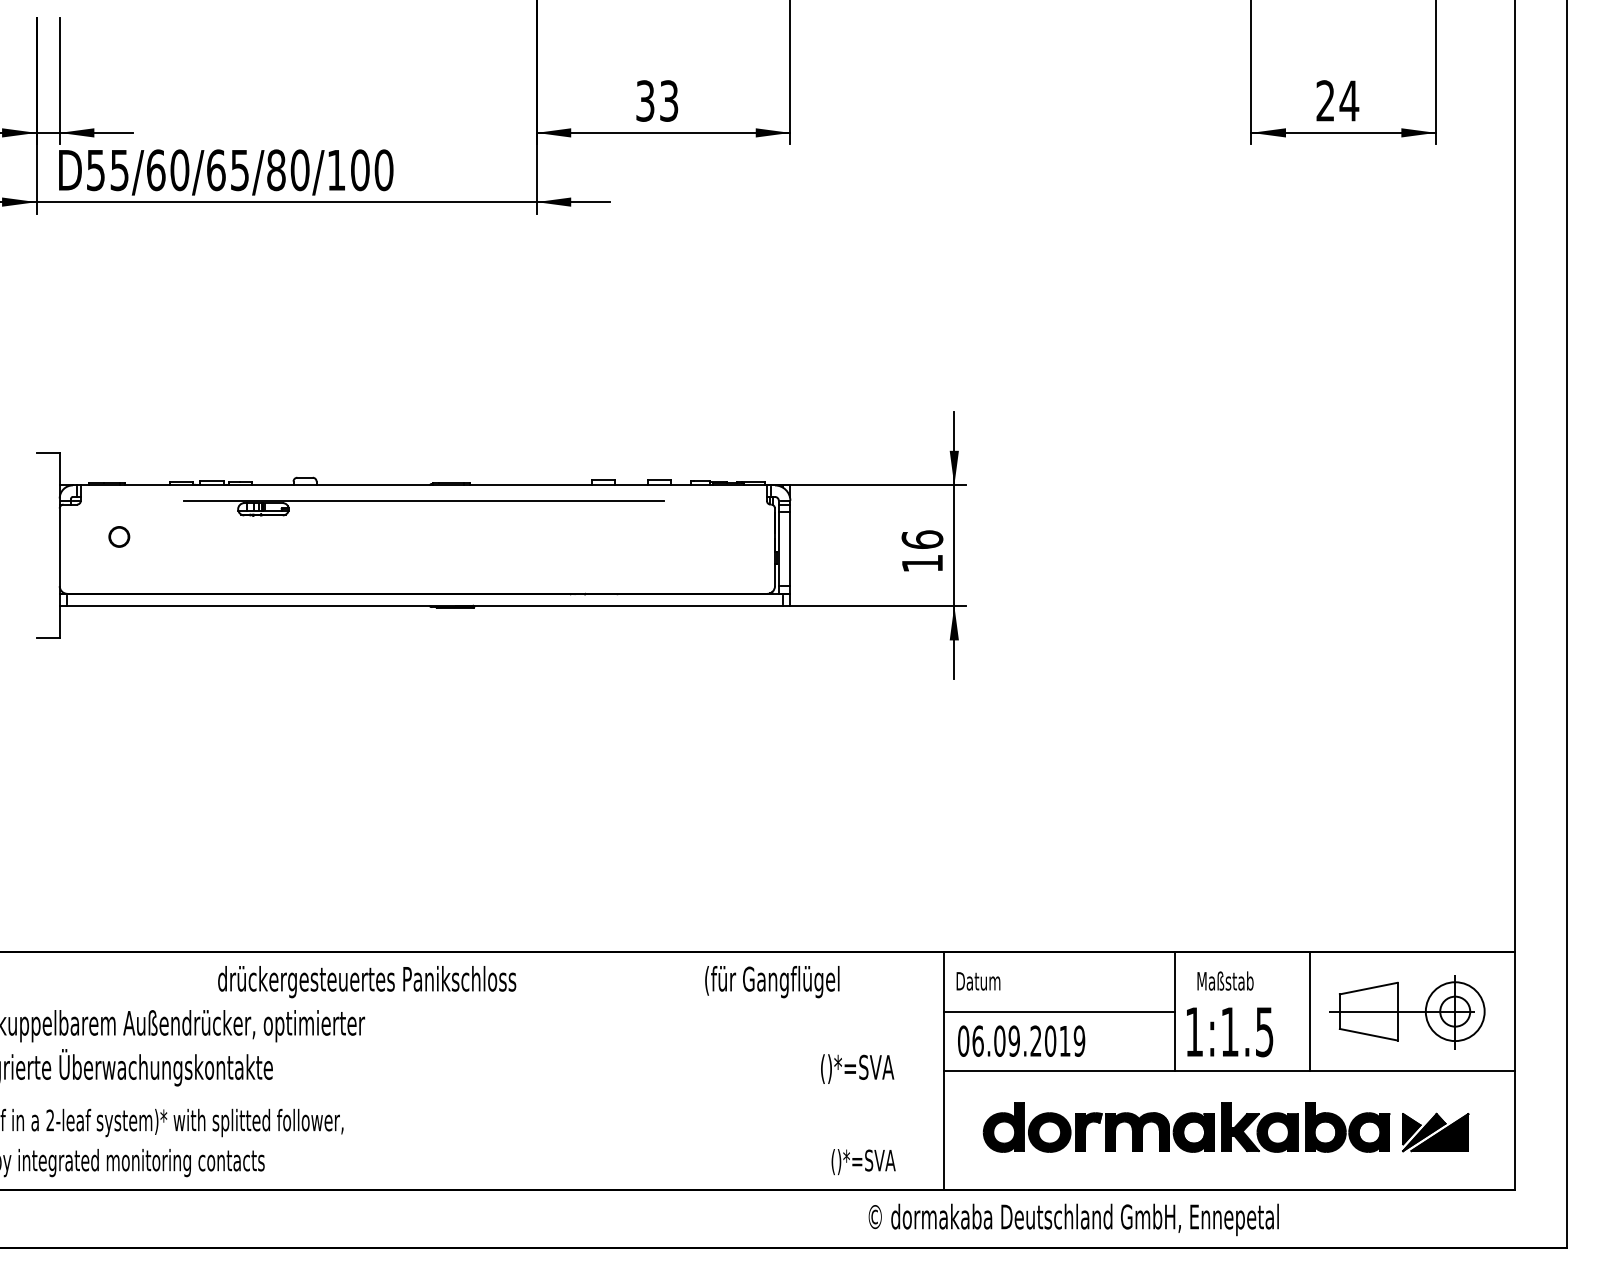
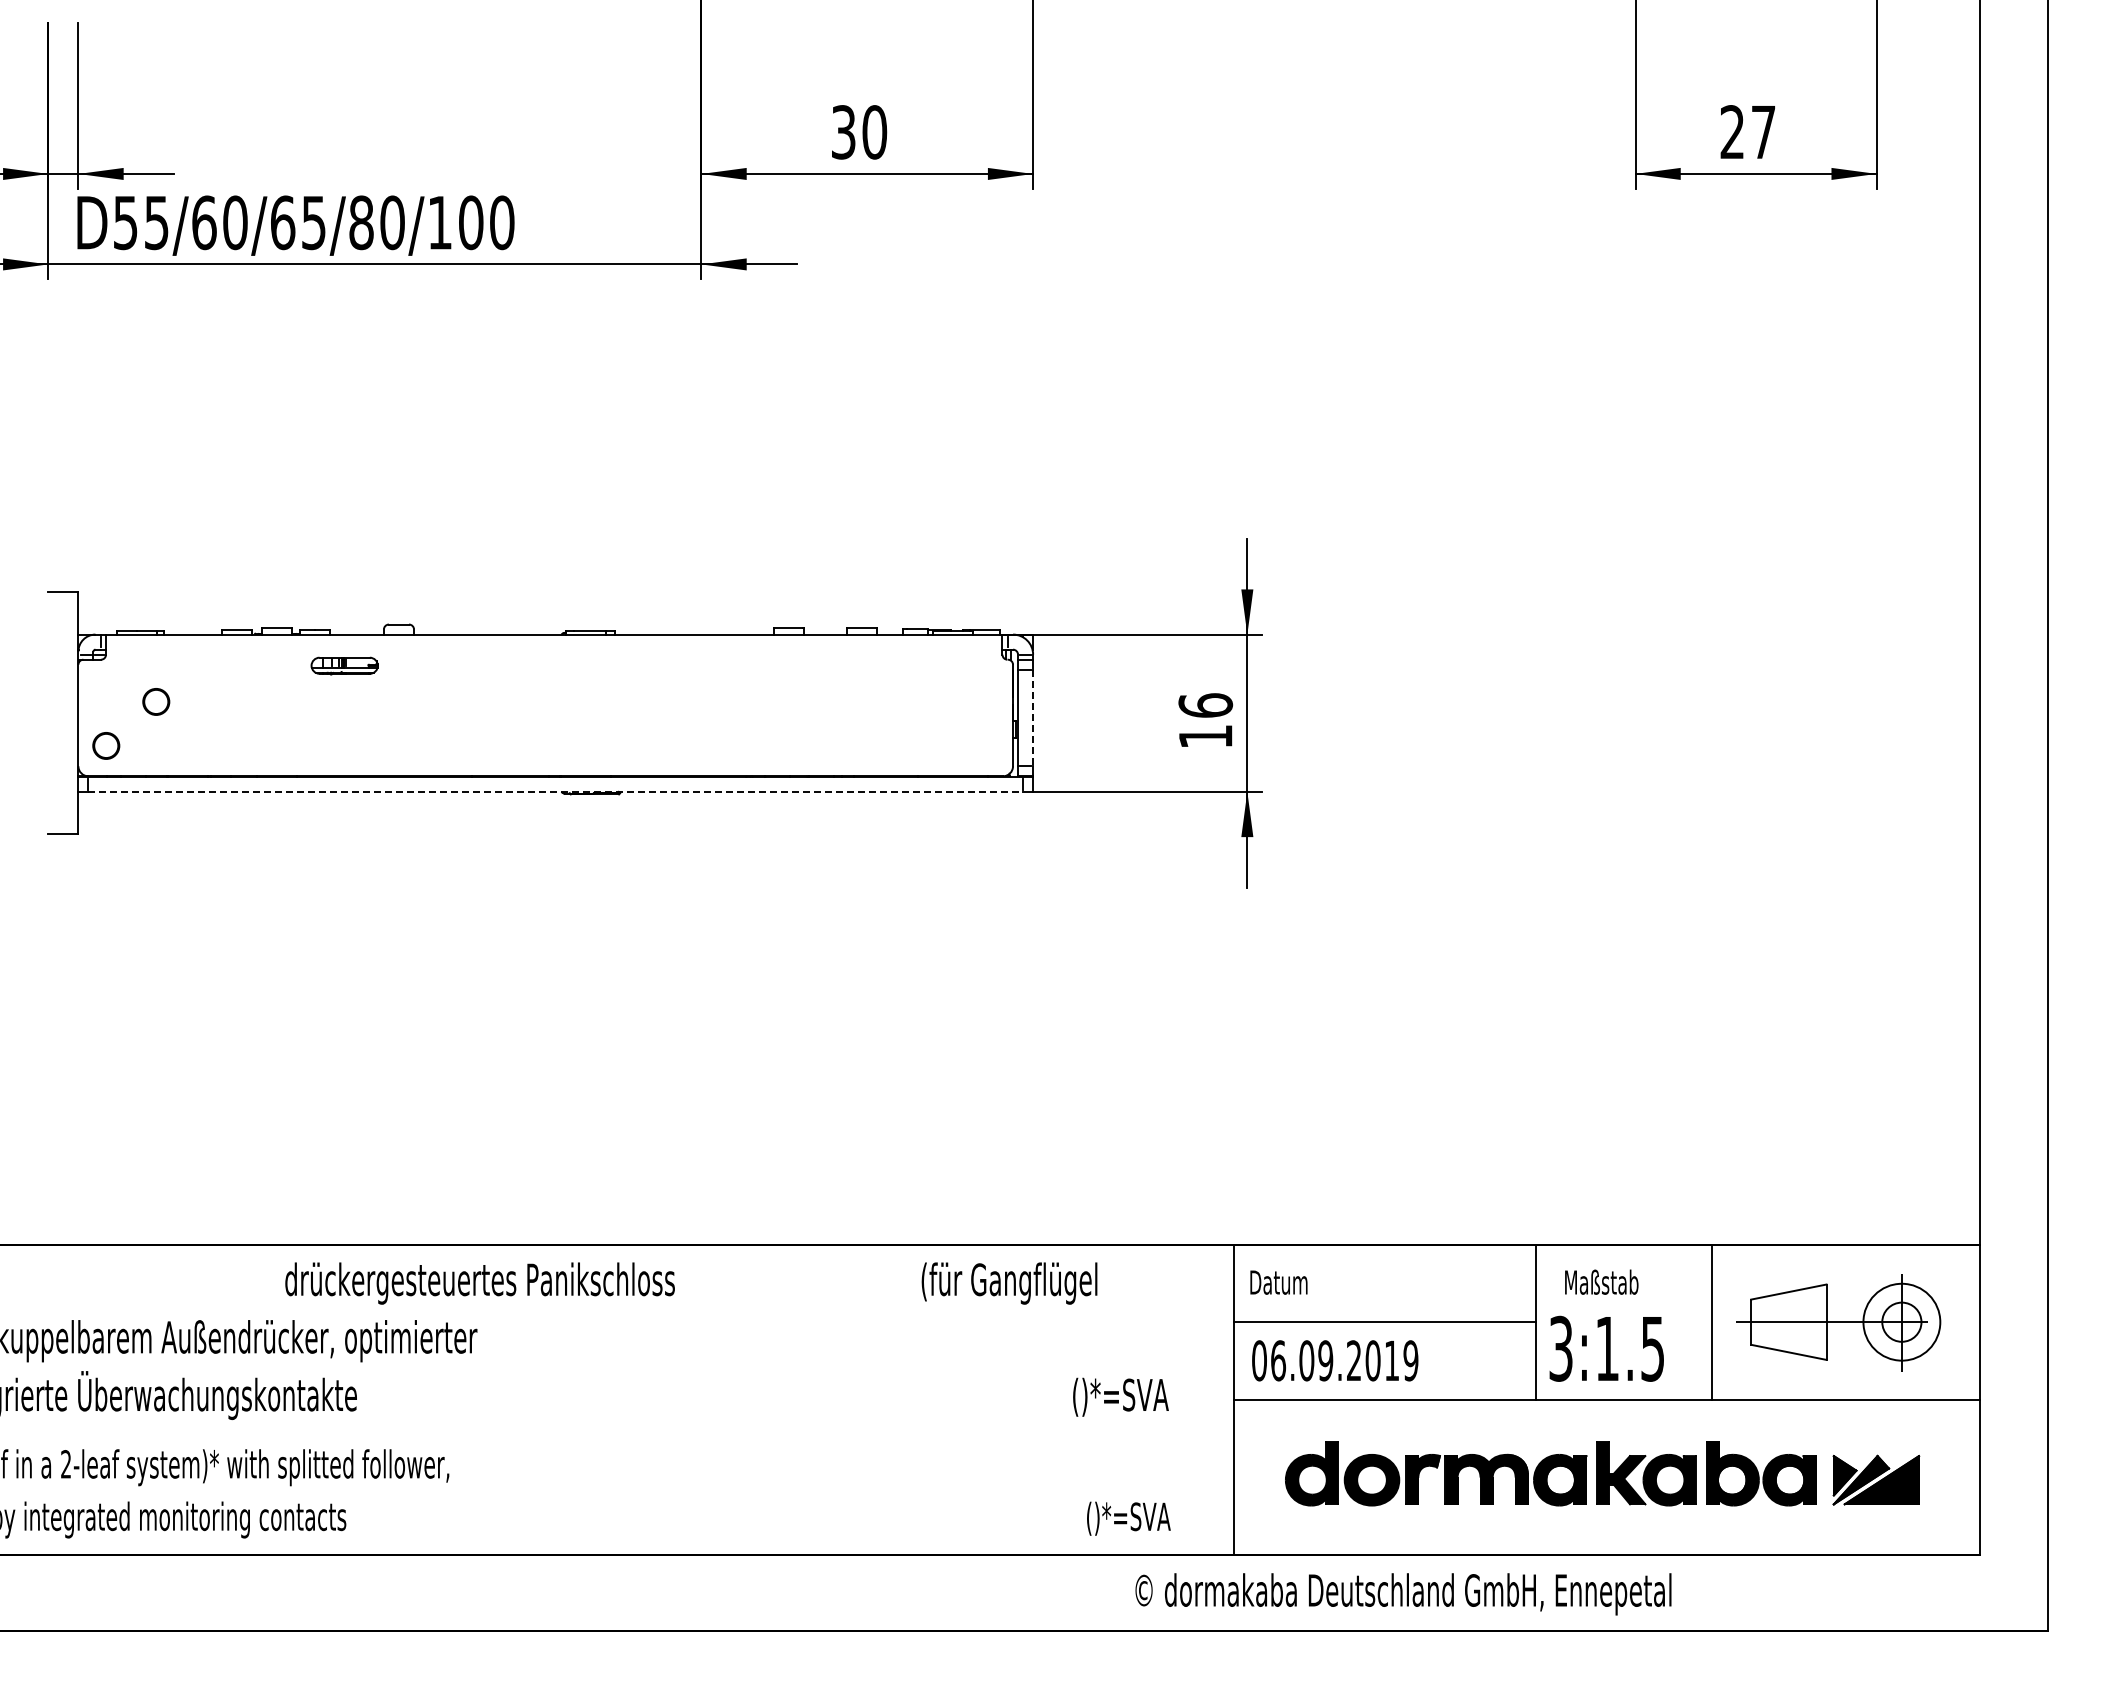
text: (668, 101) -> (874, 132), 33 -> 30
text: (1349, 101) -> (1763, 132), 24 -> 27
line: (424, 500) -> (554, 654), removed
line: (790, 549) -> (1033, 718), solid -> dashed
circle: (81, 570) -> (106, 745), added
line: (425, 605) -> (556, 791), solid -> dashed
text: (1193, 1031) -> (1560, 1348), 1:1.5 -> 3:1.5

